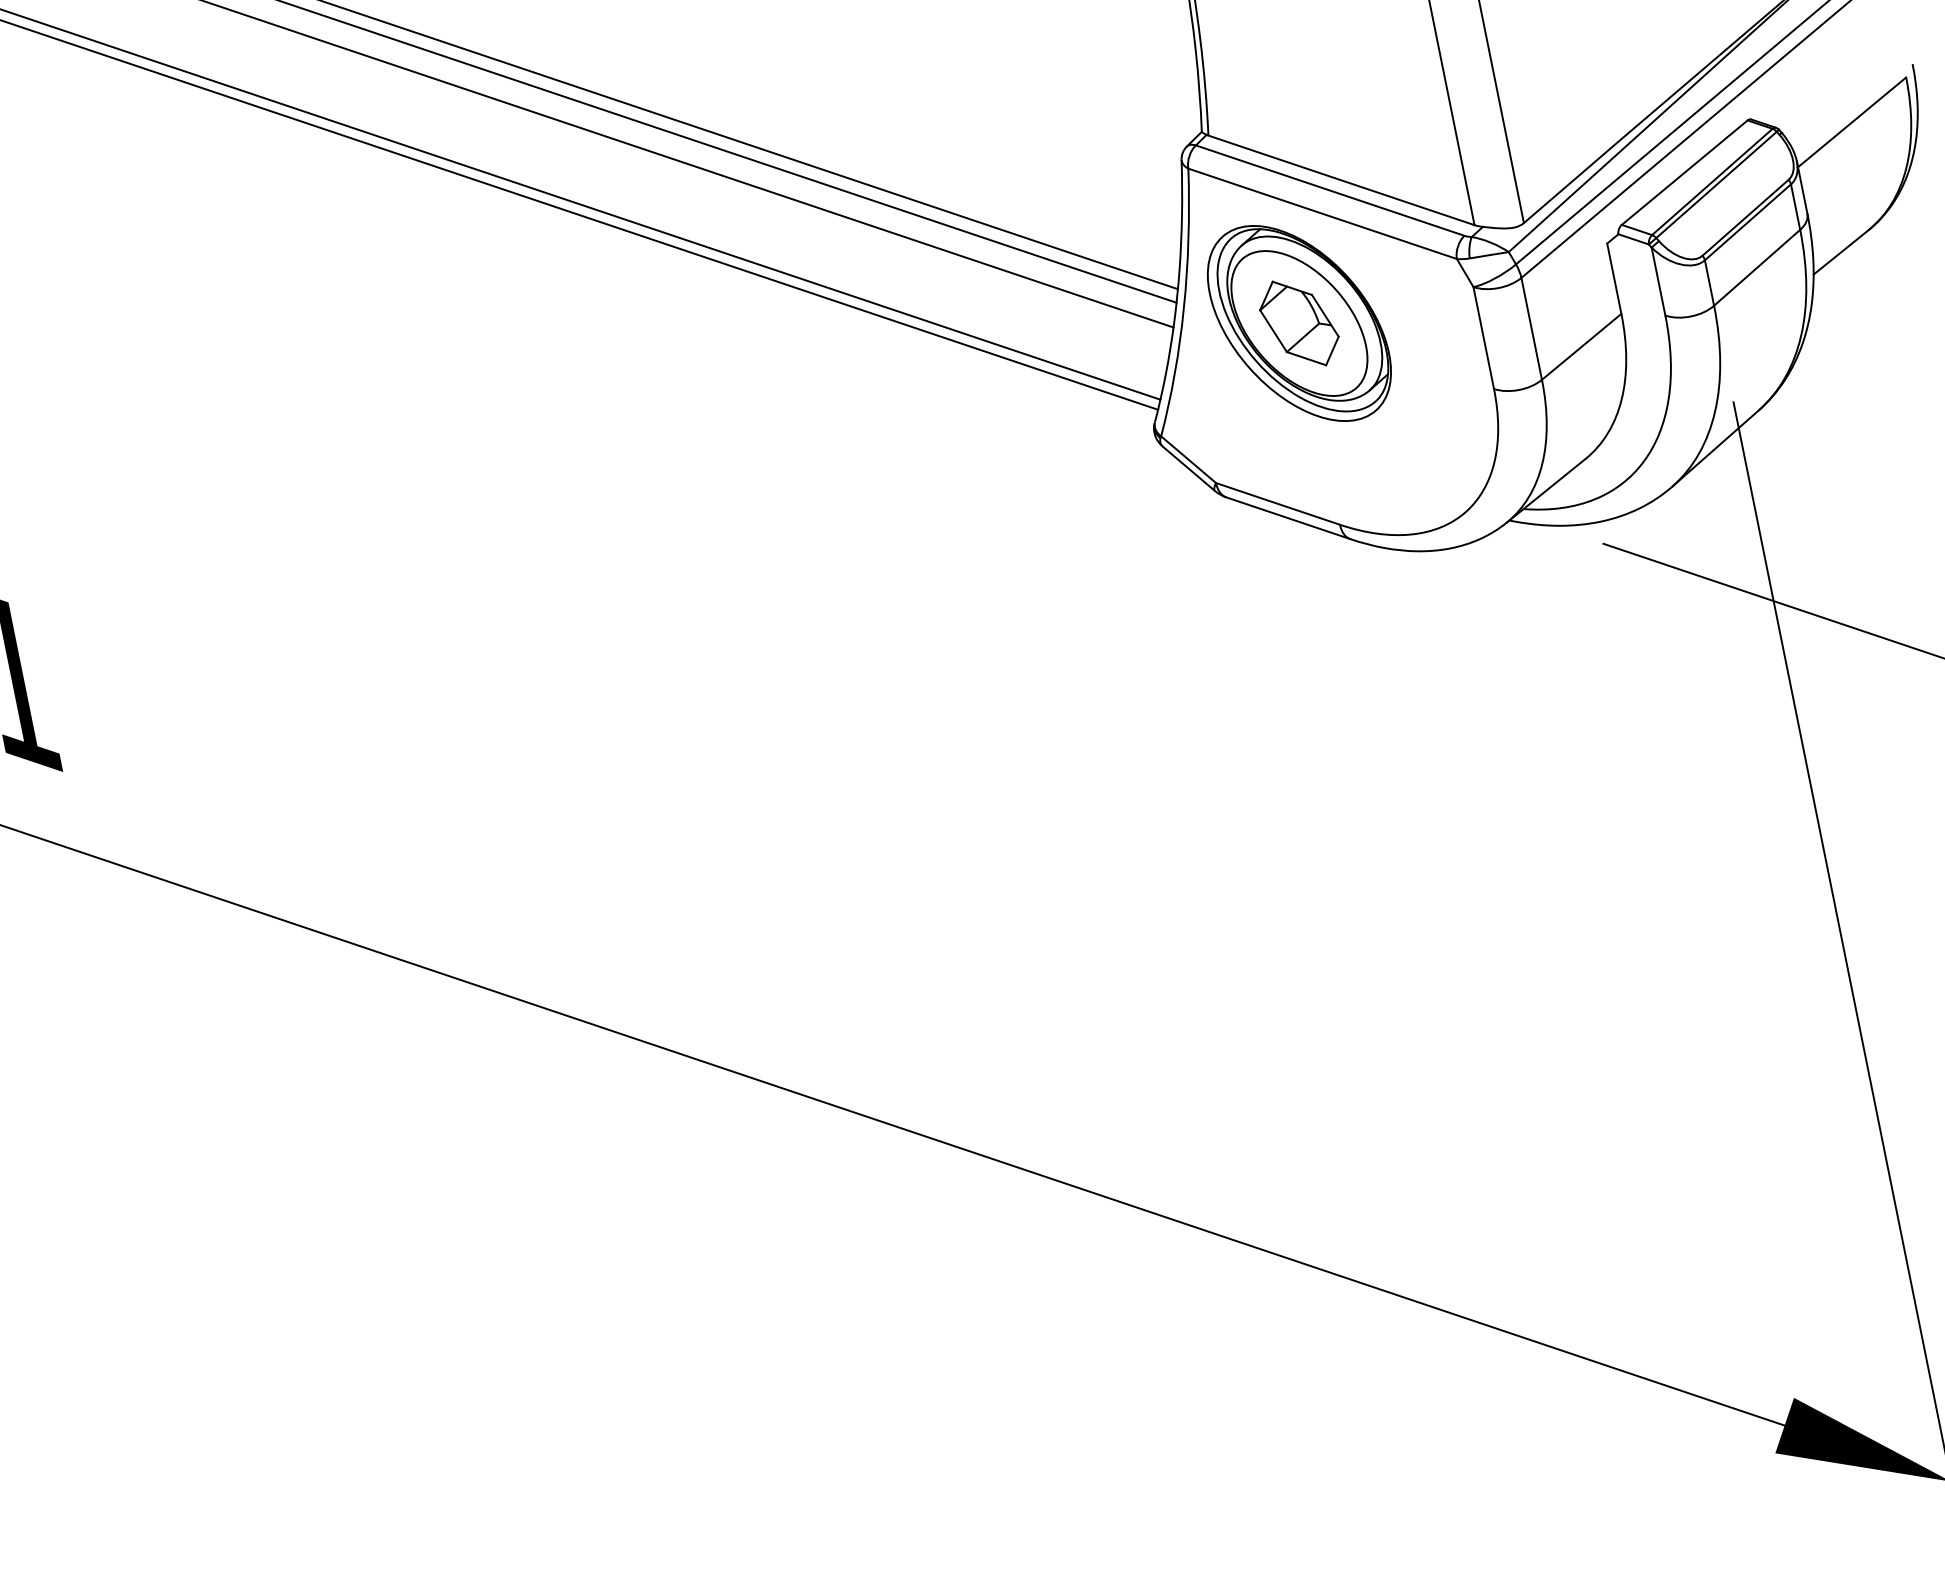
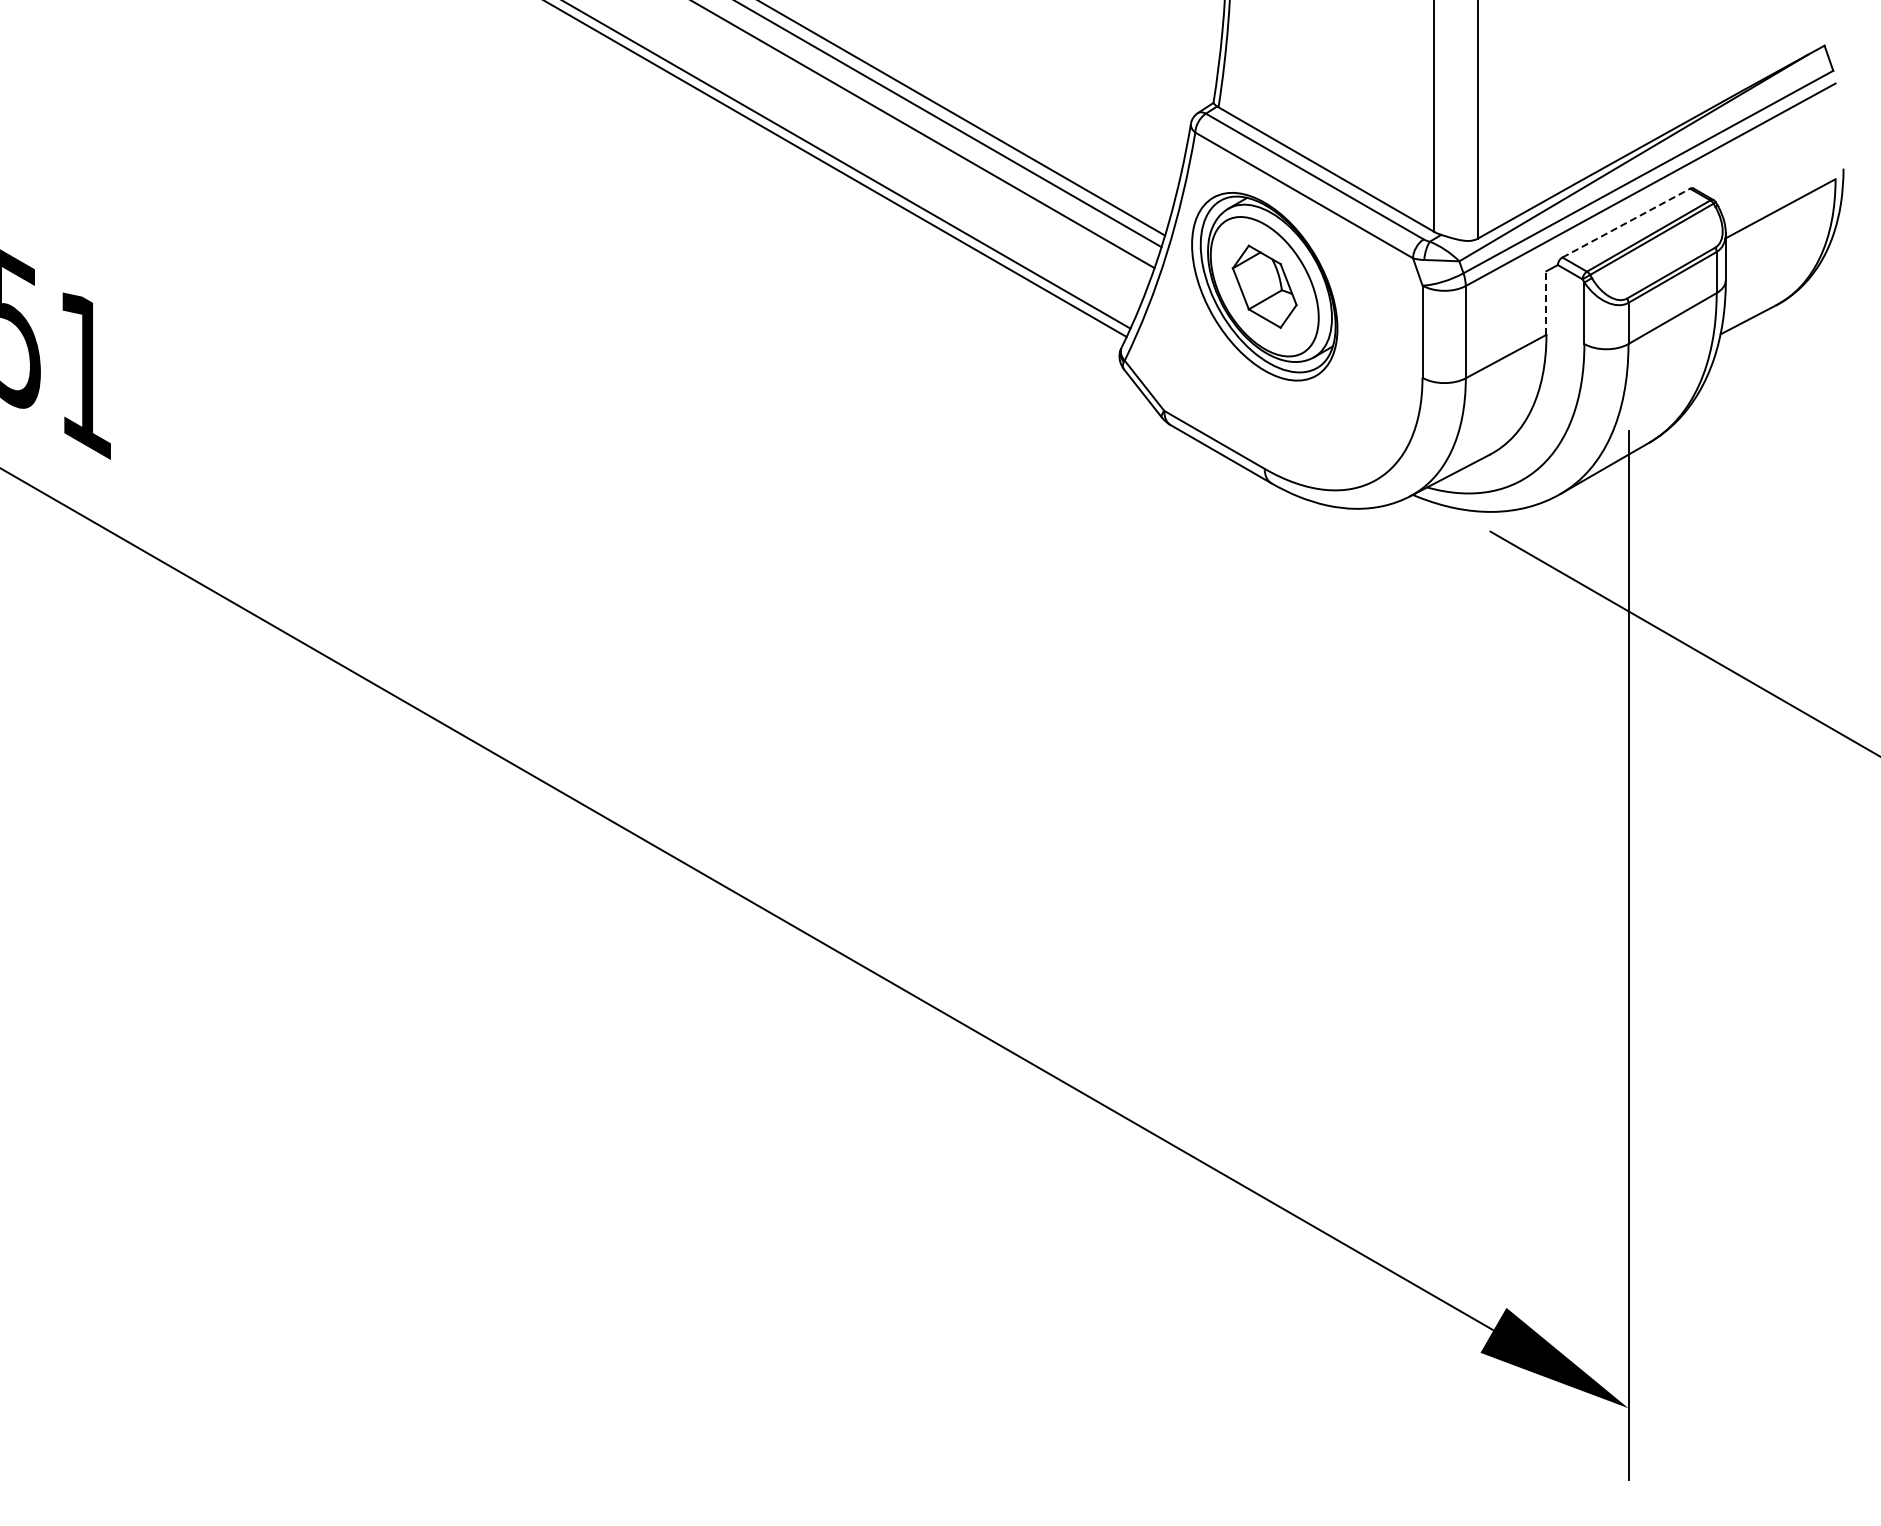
line: (1685, 173) -> (1626, 223), solid -> dashed
line: (1614, 279) -> (1546, 303), solid -> dashed

